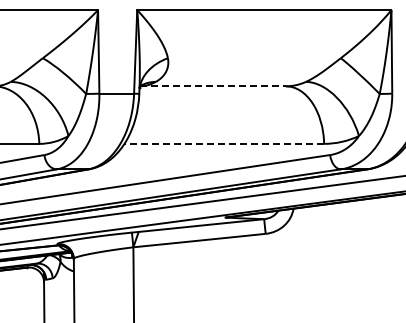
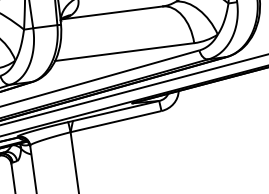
line: (213, 86) -> (112, 13), dashed -> solid
line: (224, 143) -> (124, 51), dashed -> solid

